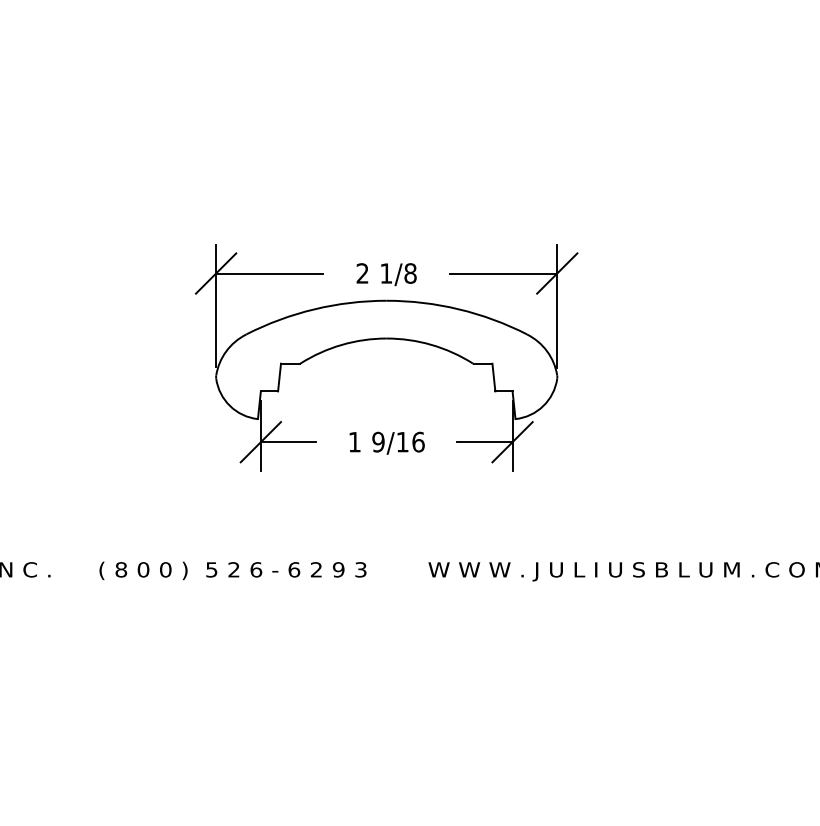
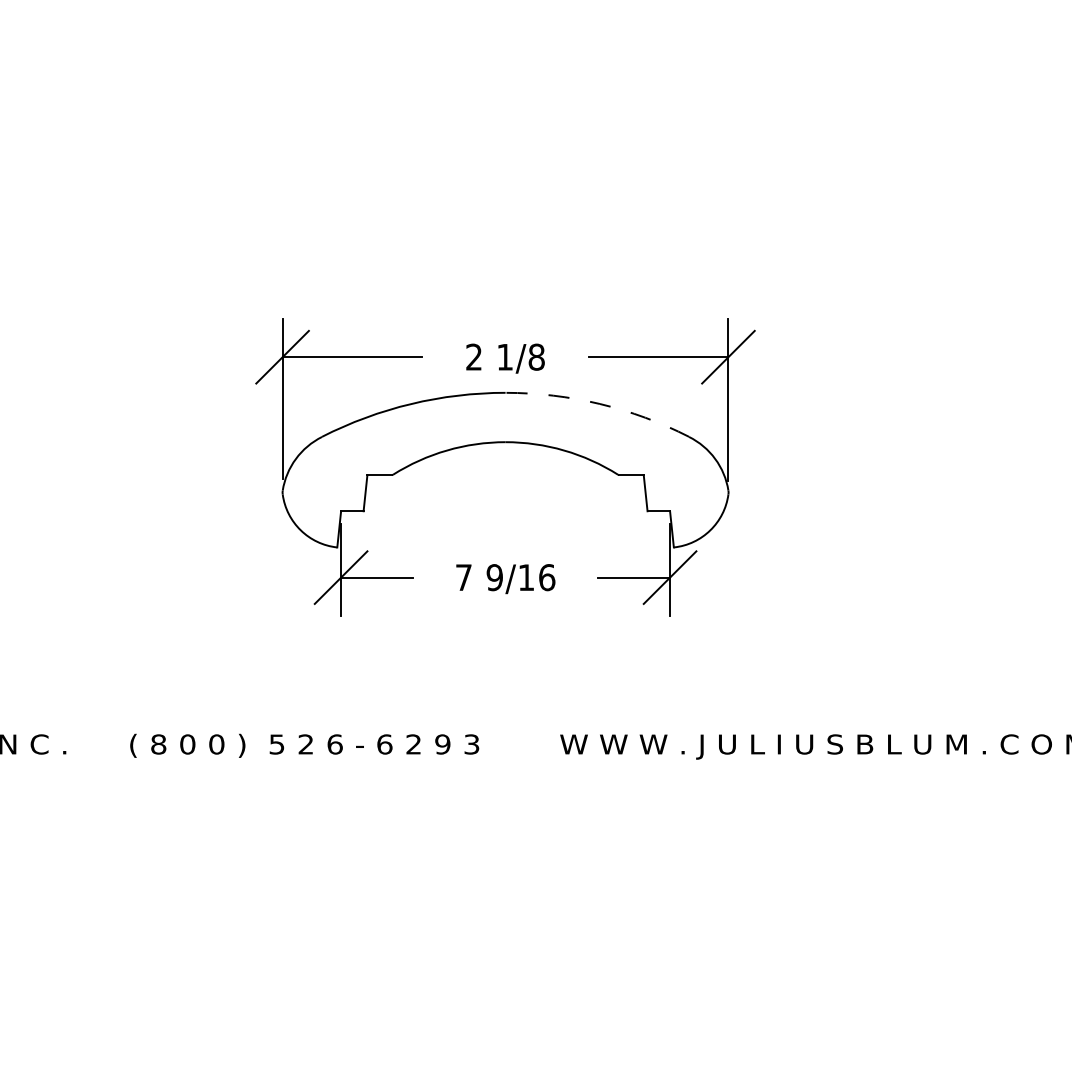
arc: (458, 309) -> (599, 404), solid -> dashed
text: (354, 442) -> (463, 578), 1 -> 7

